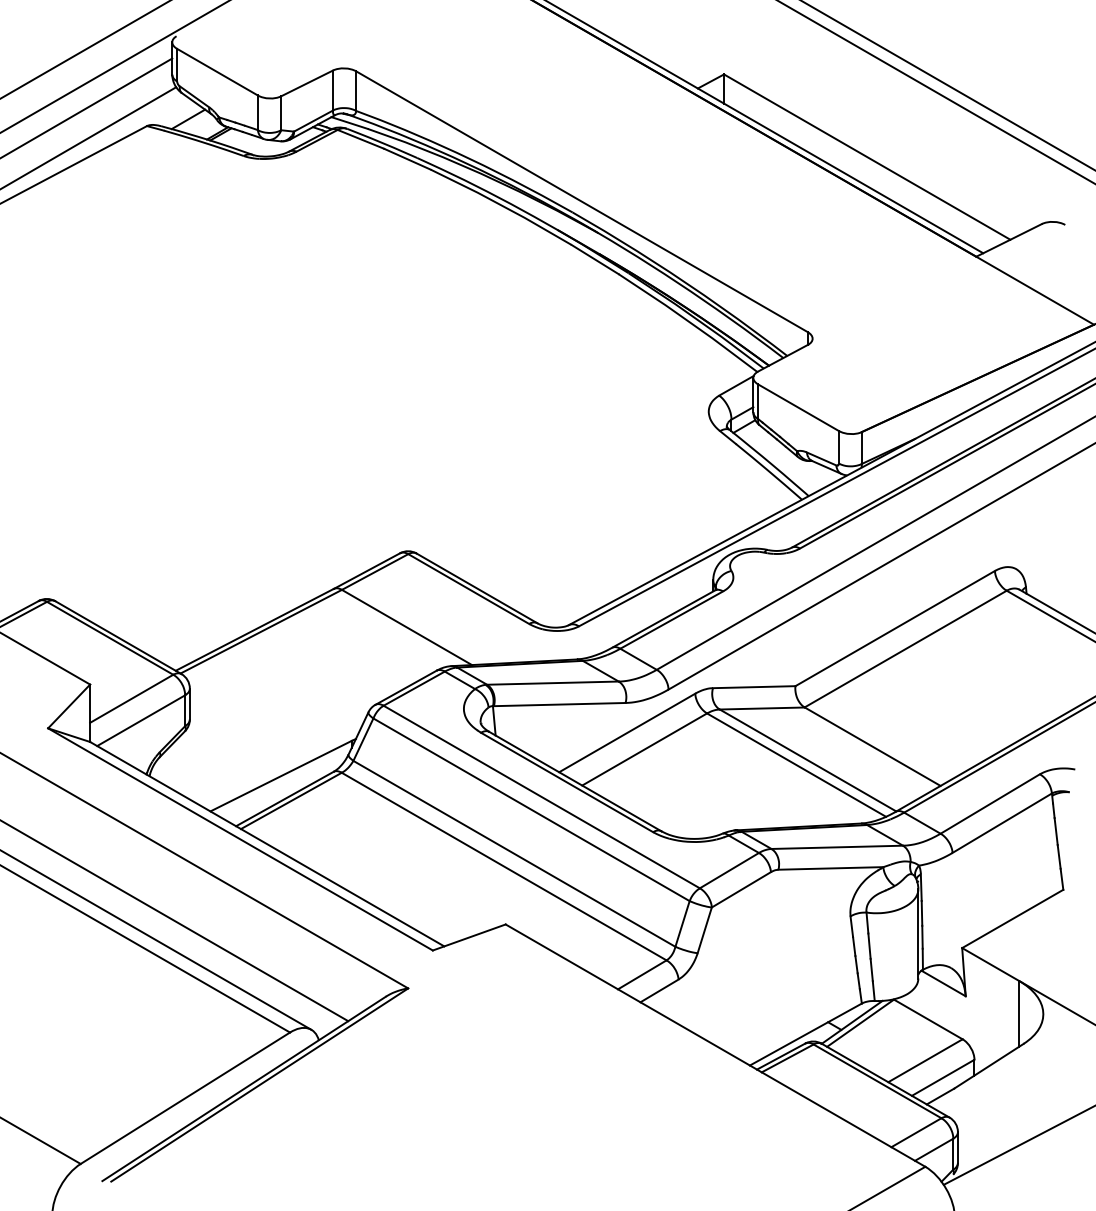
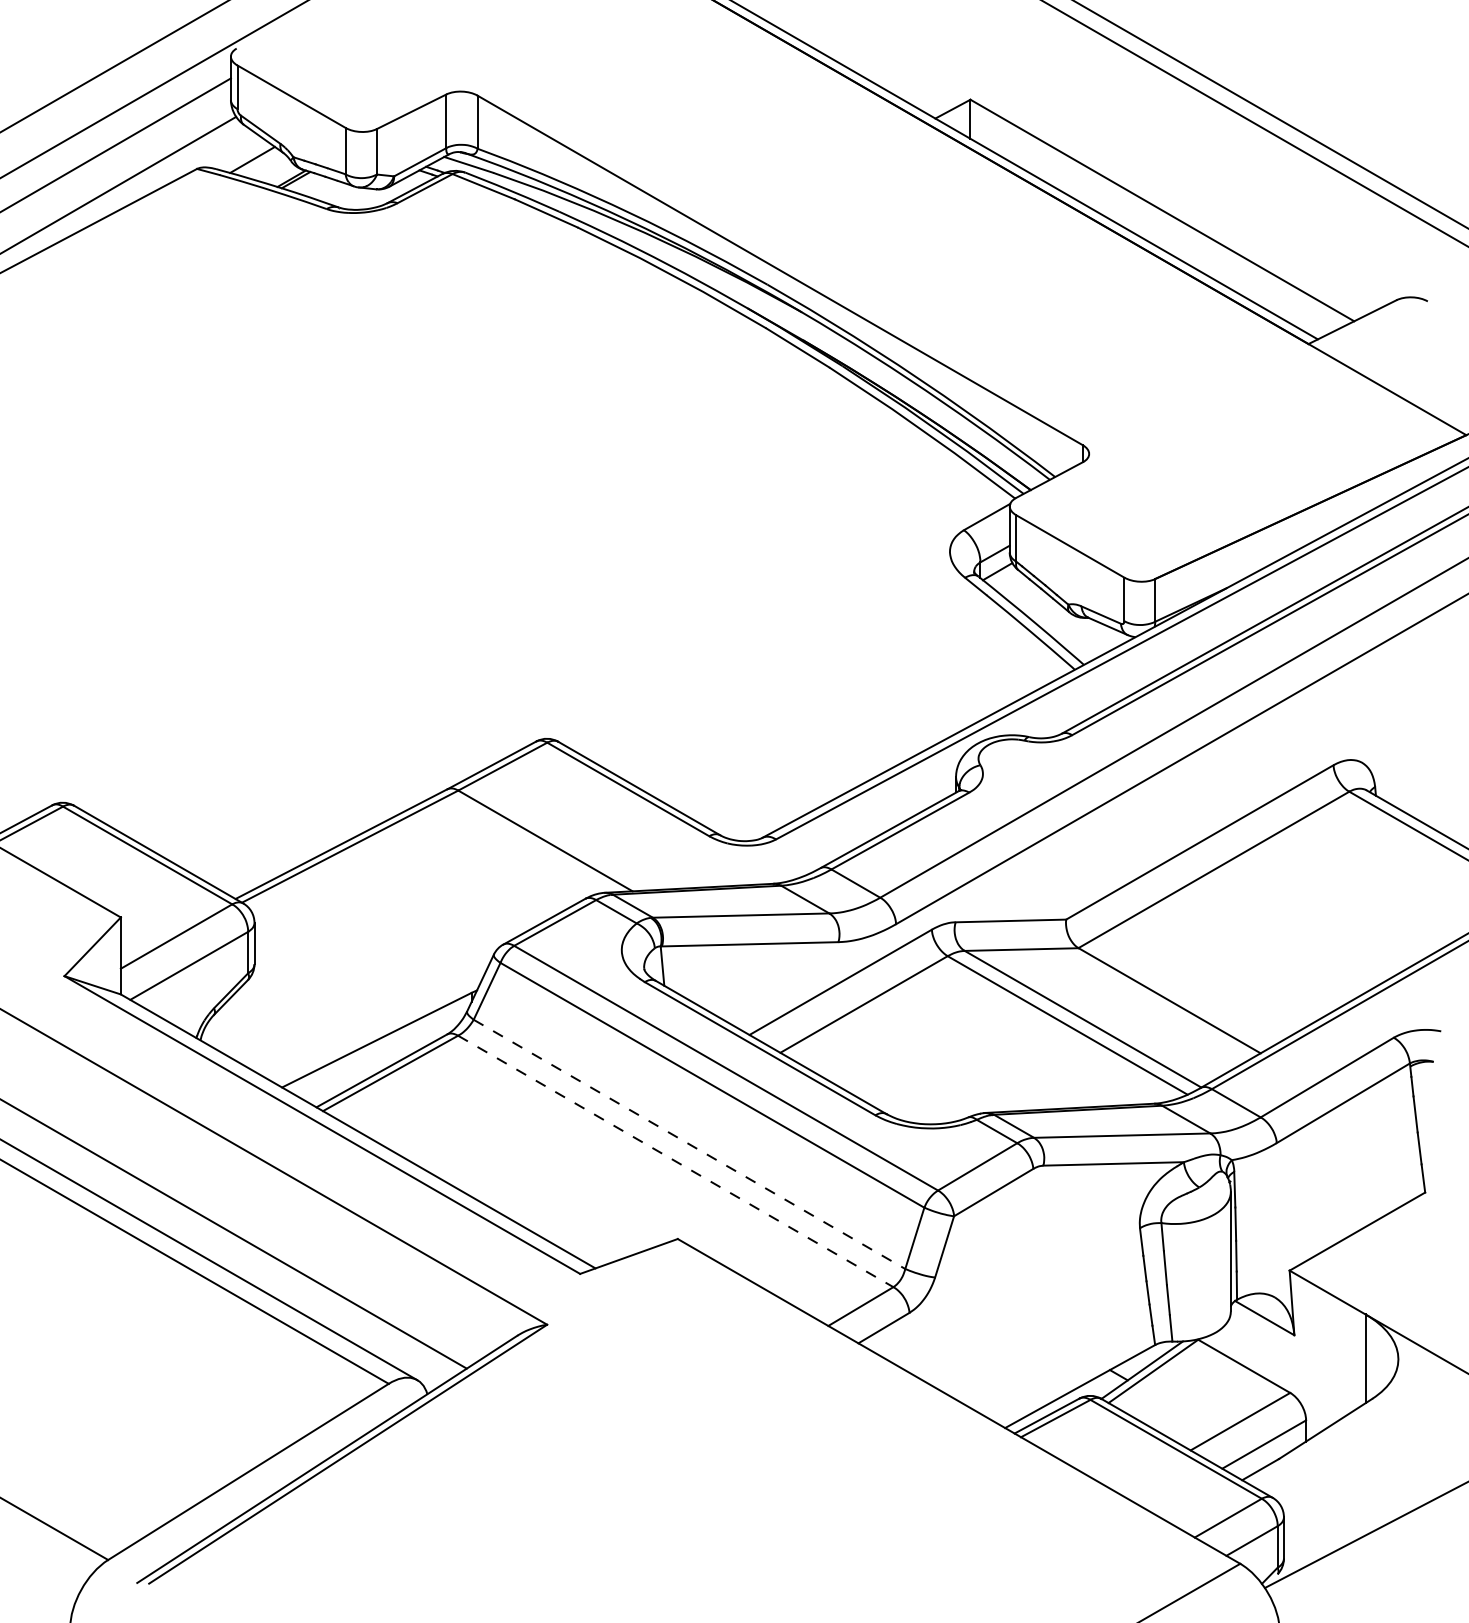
line: (514, 853) -> (689, 1143), solid -> dashed
line: (504, 866) -> (676, 1161), solid -> dashed

